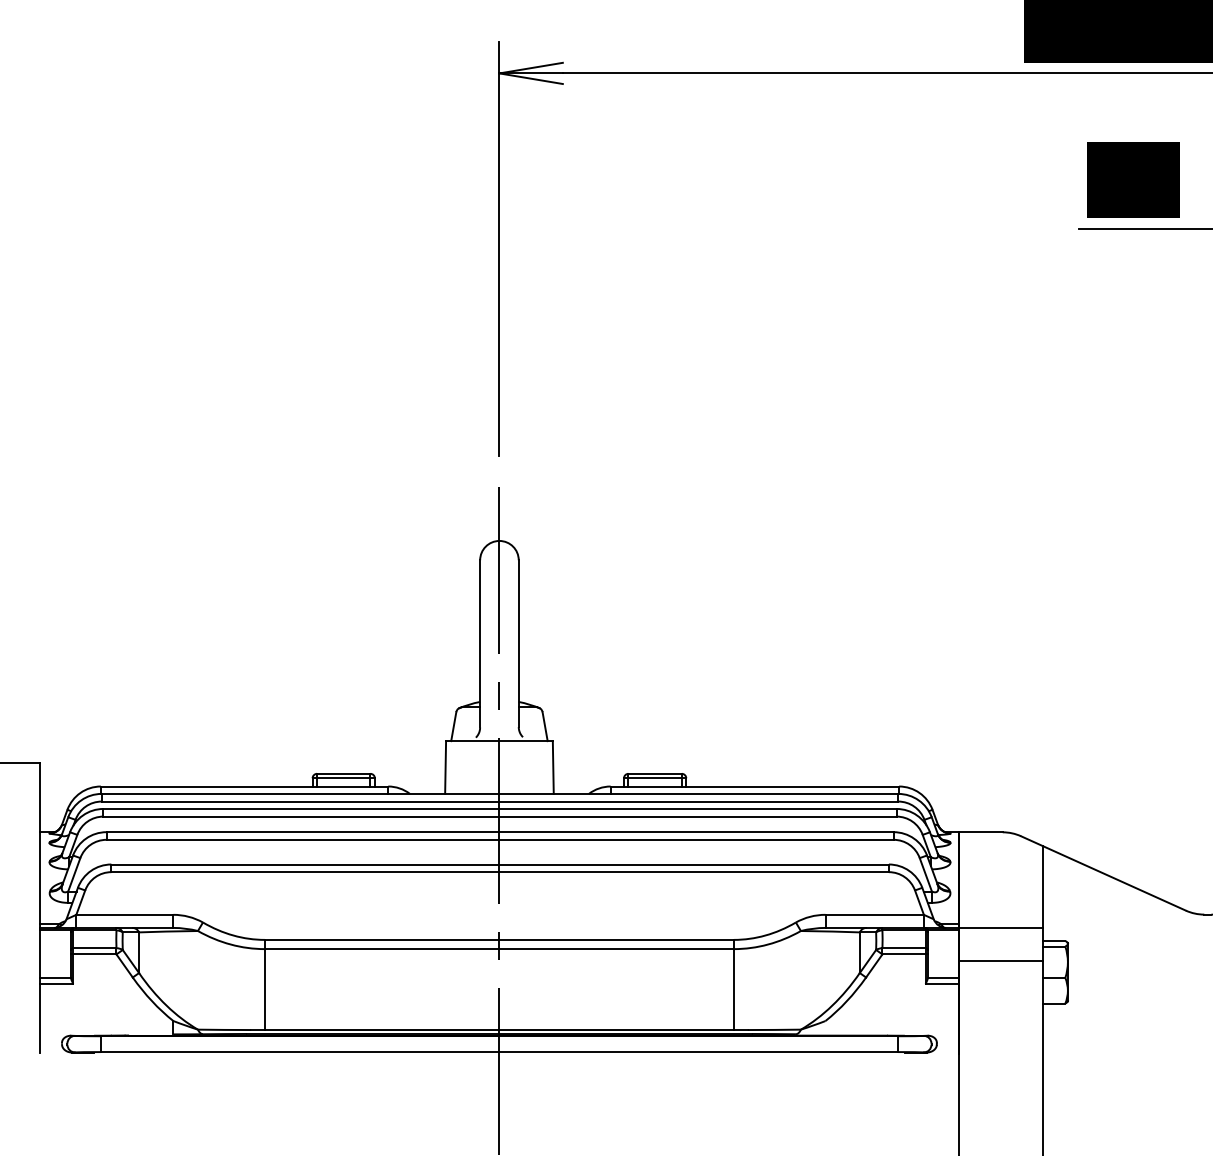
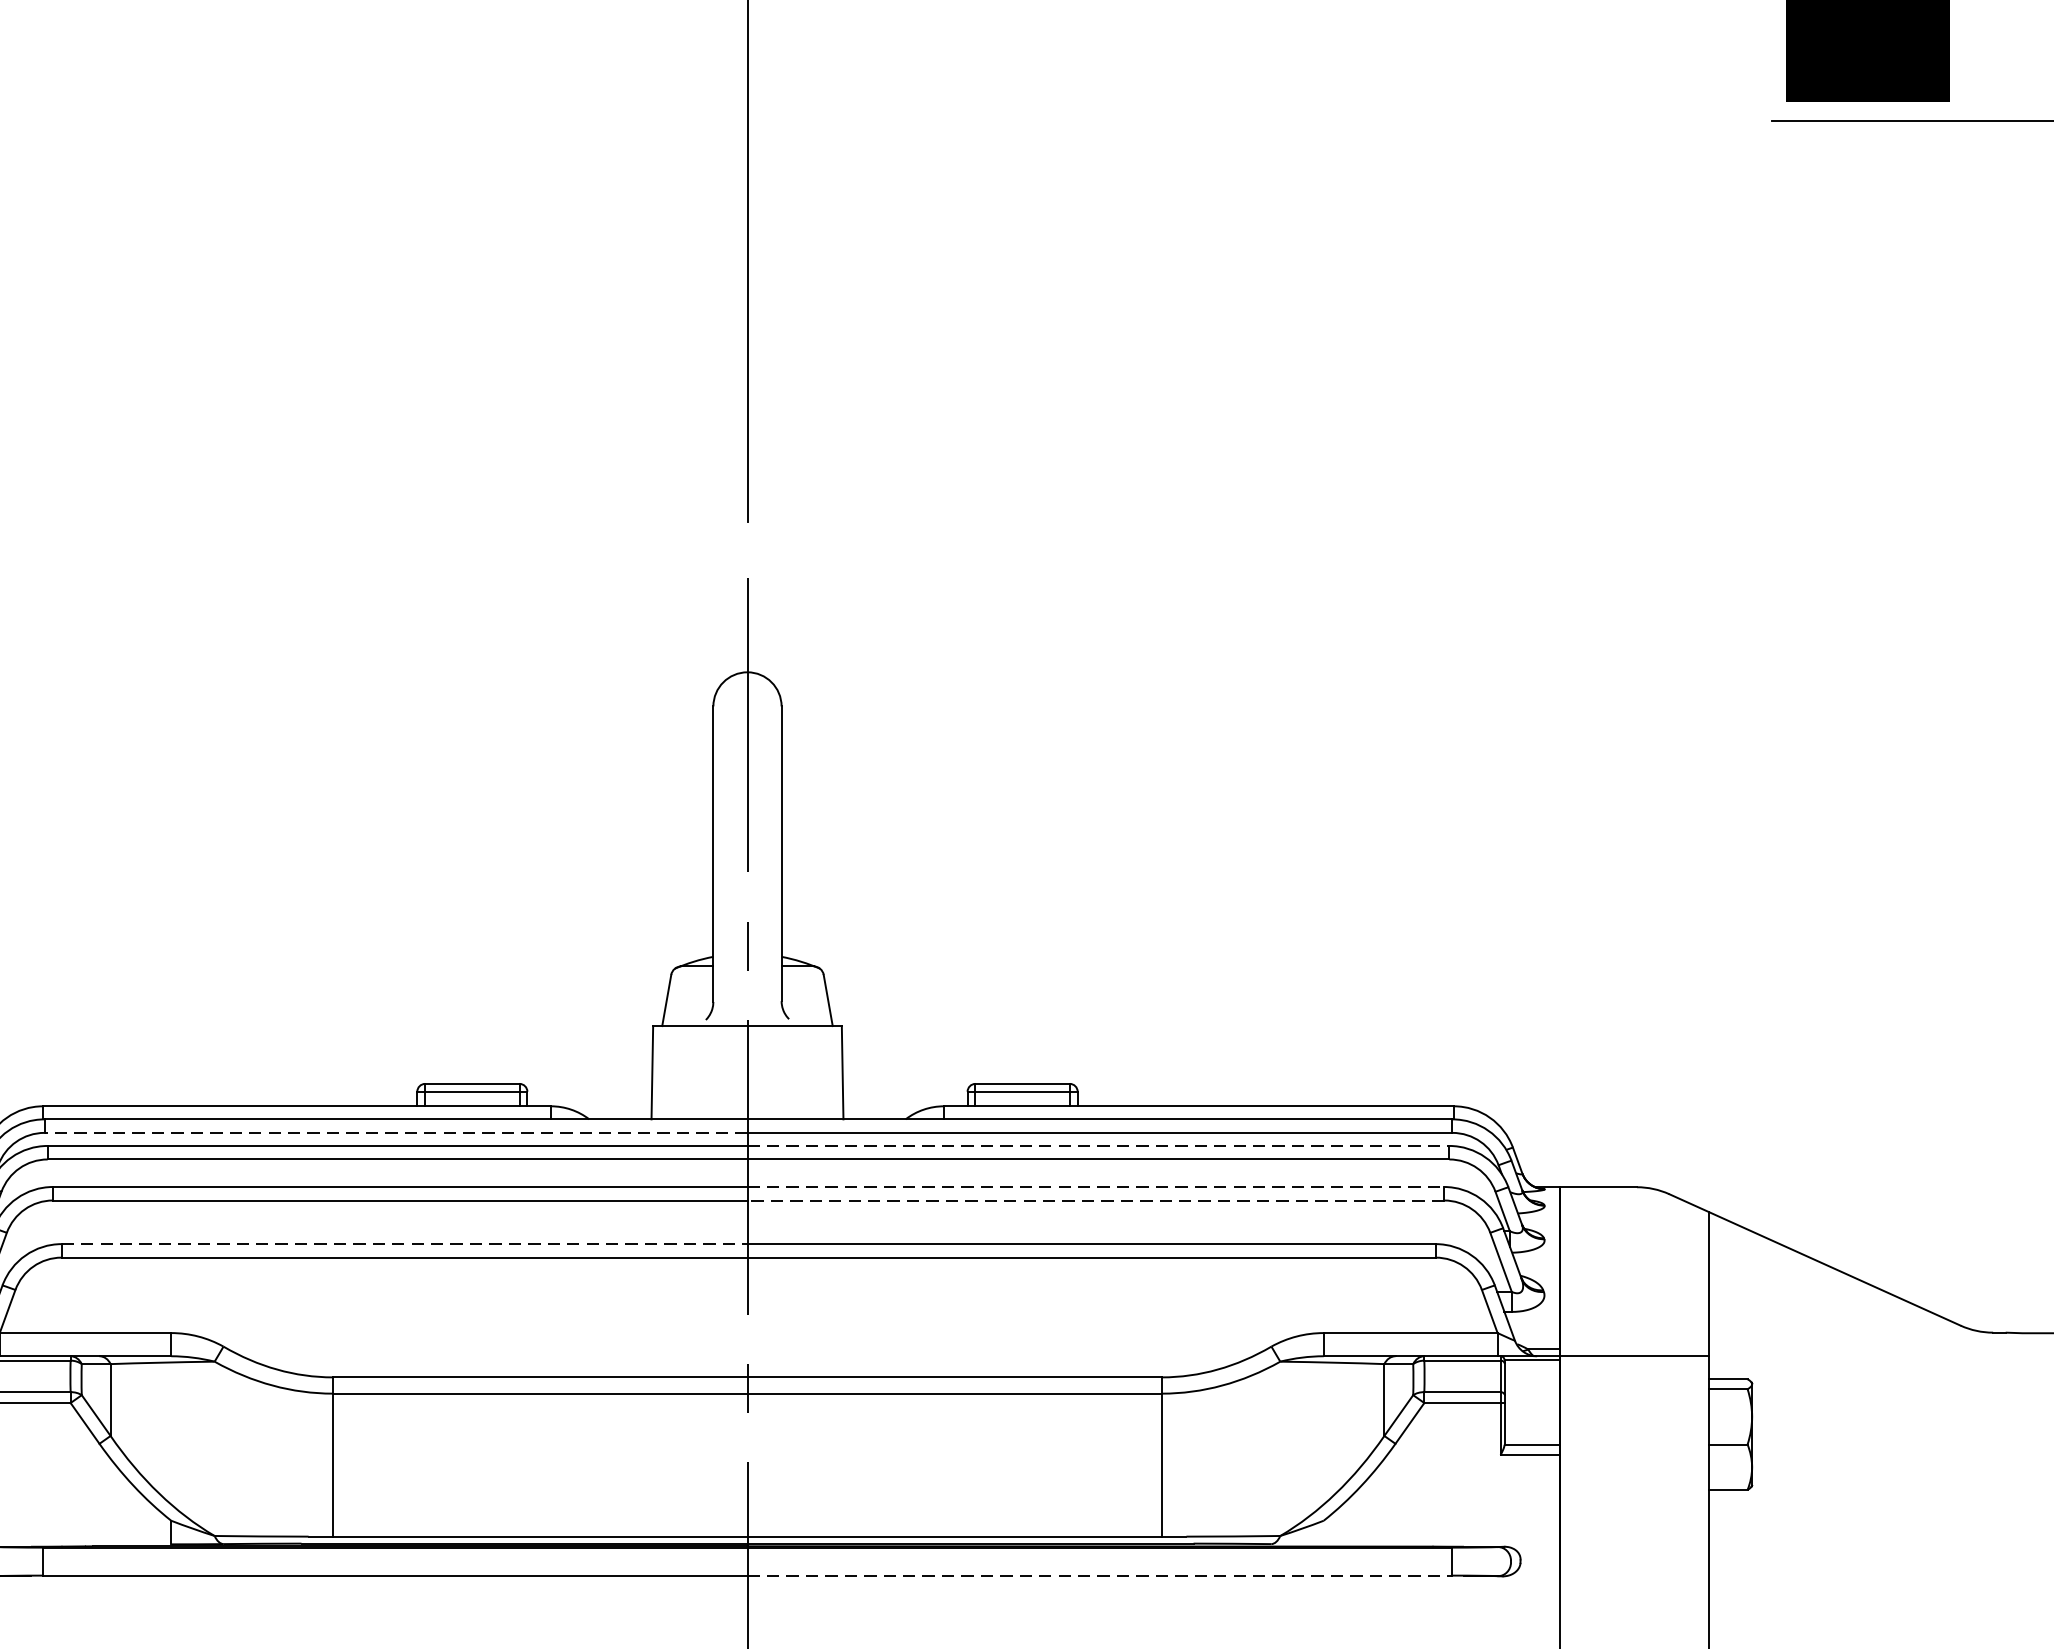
line: (300, 801) -> (395, 1132), solid -> dashed
line: (698, 808) -> (1099, 1145), solid -> dashed
line: (697, 832) -> (1097, 1187), solid -> dashed
line: (696, 839) -> (1095, 1199), solid -> dashed
line: (305, 864) -> (404, 1244), solid -> dashed
line: (1000, 960) -> (1632, 1413), removed
line: (699, 1052) -> (1101, 1576), solid -> dashed

